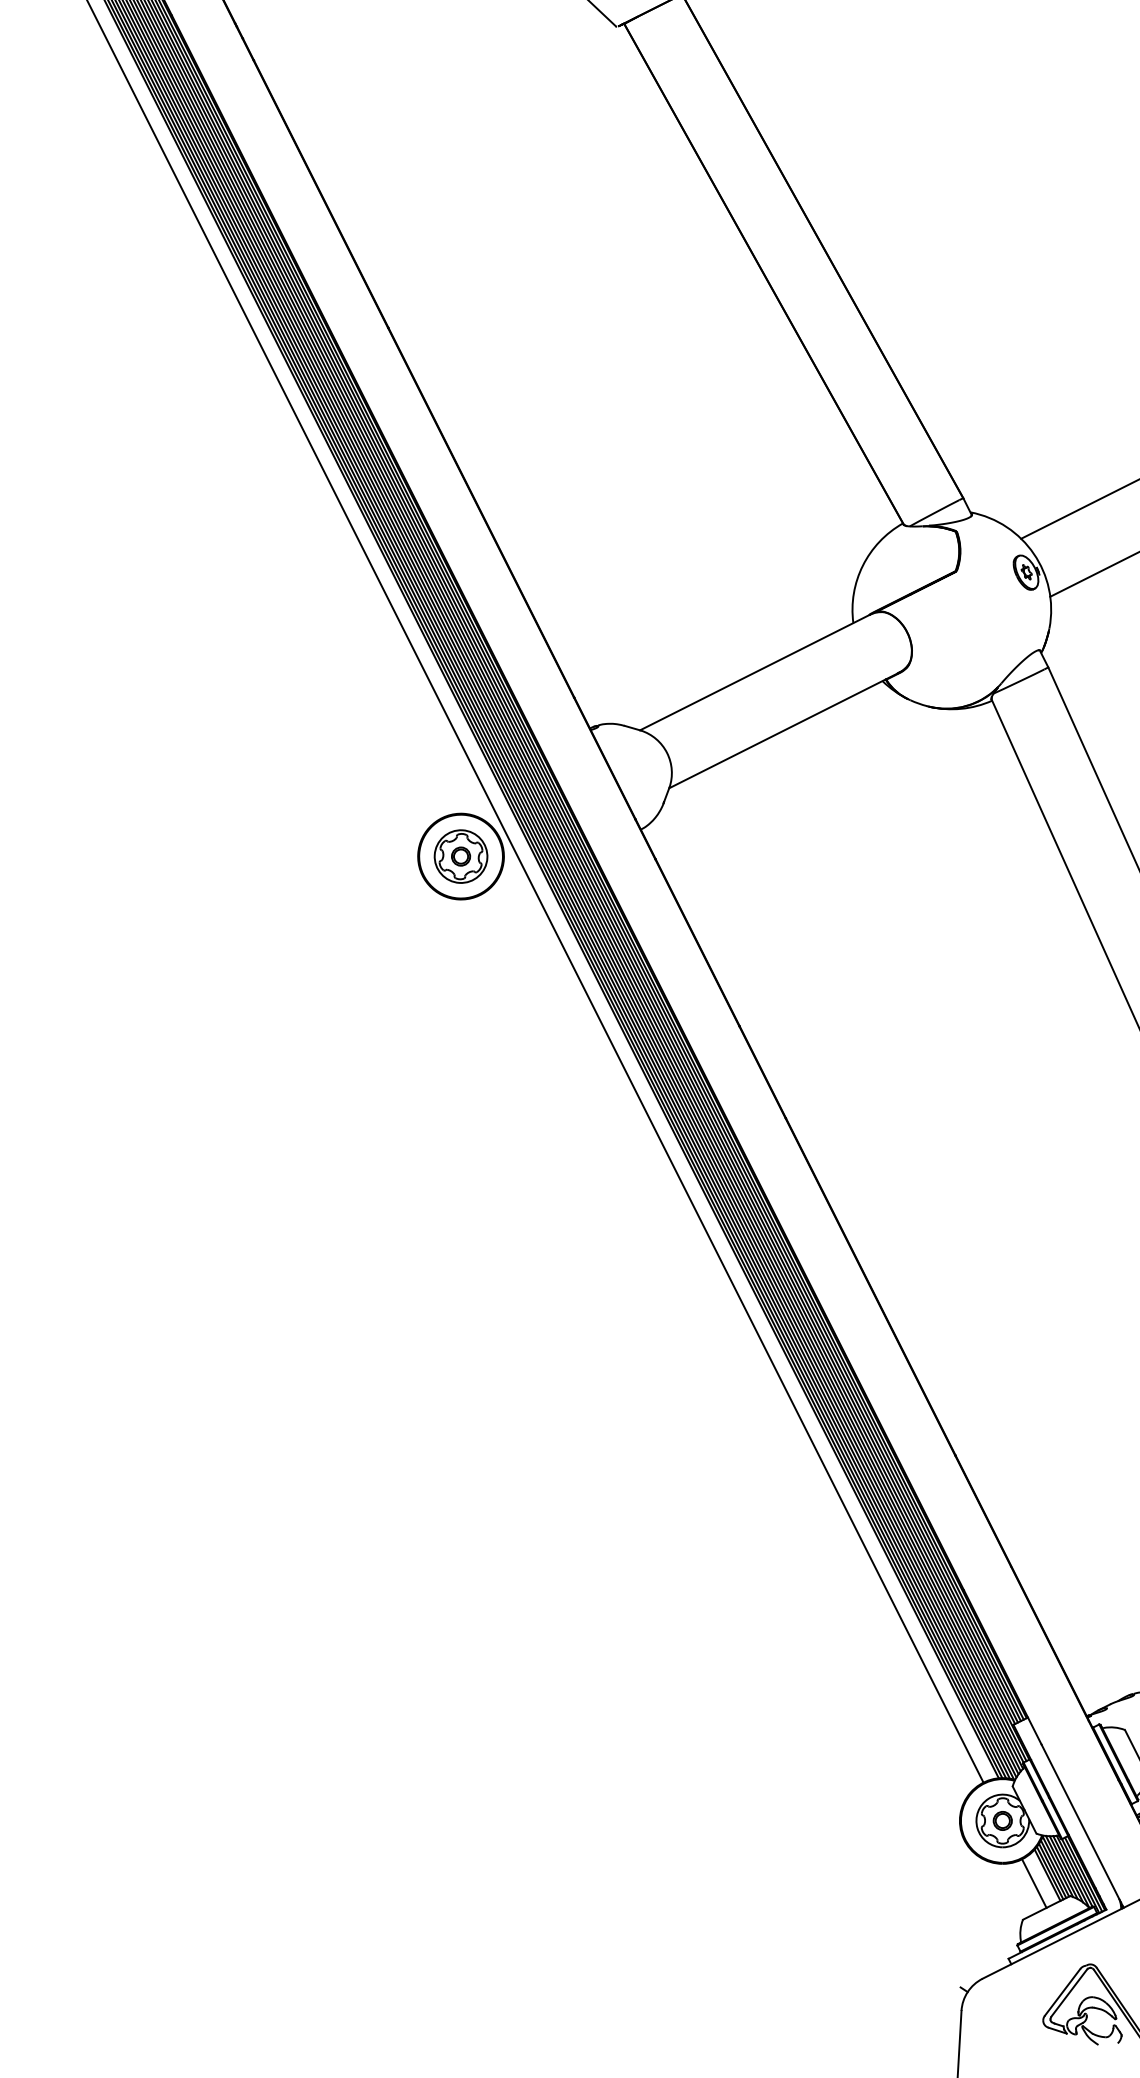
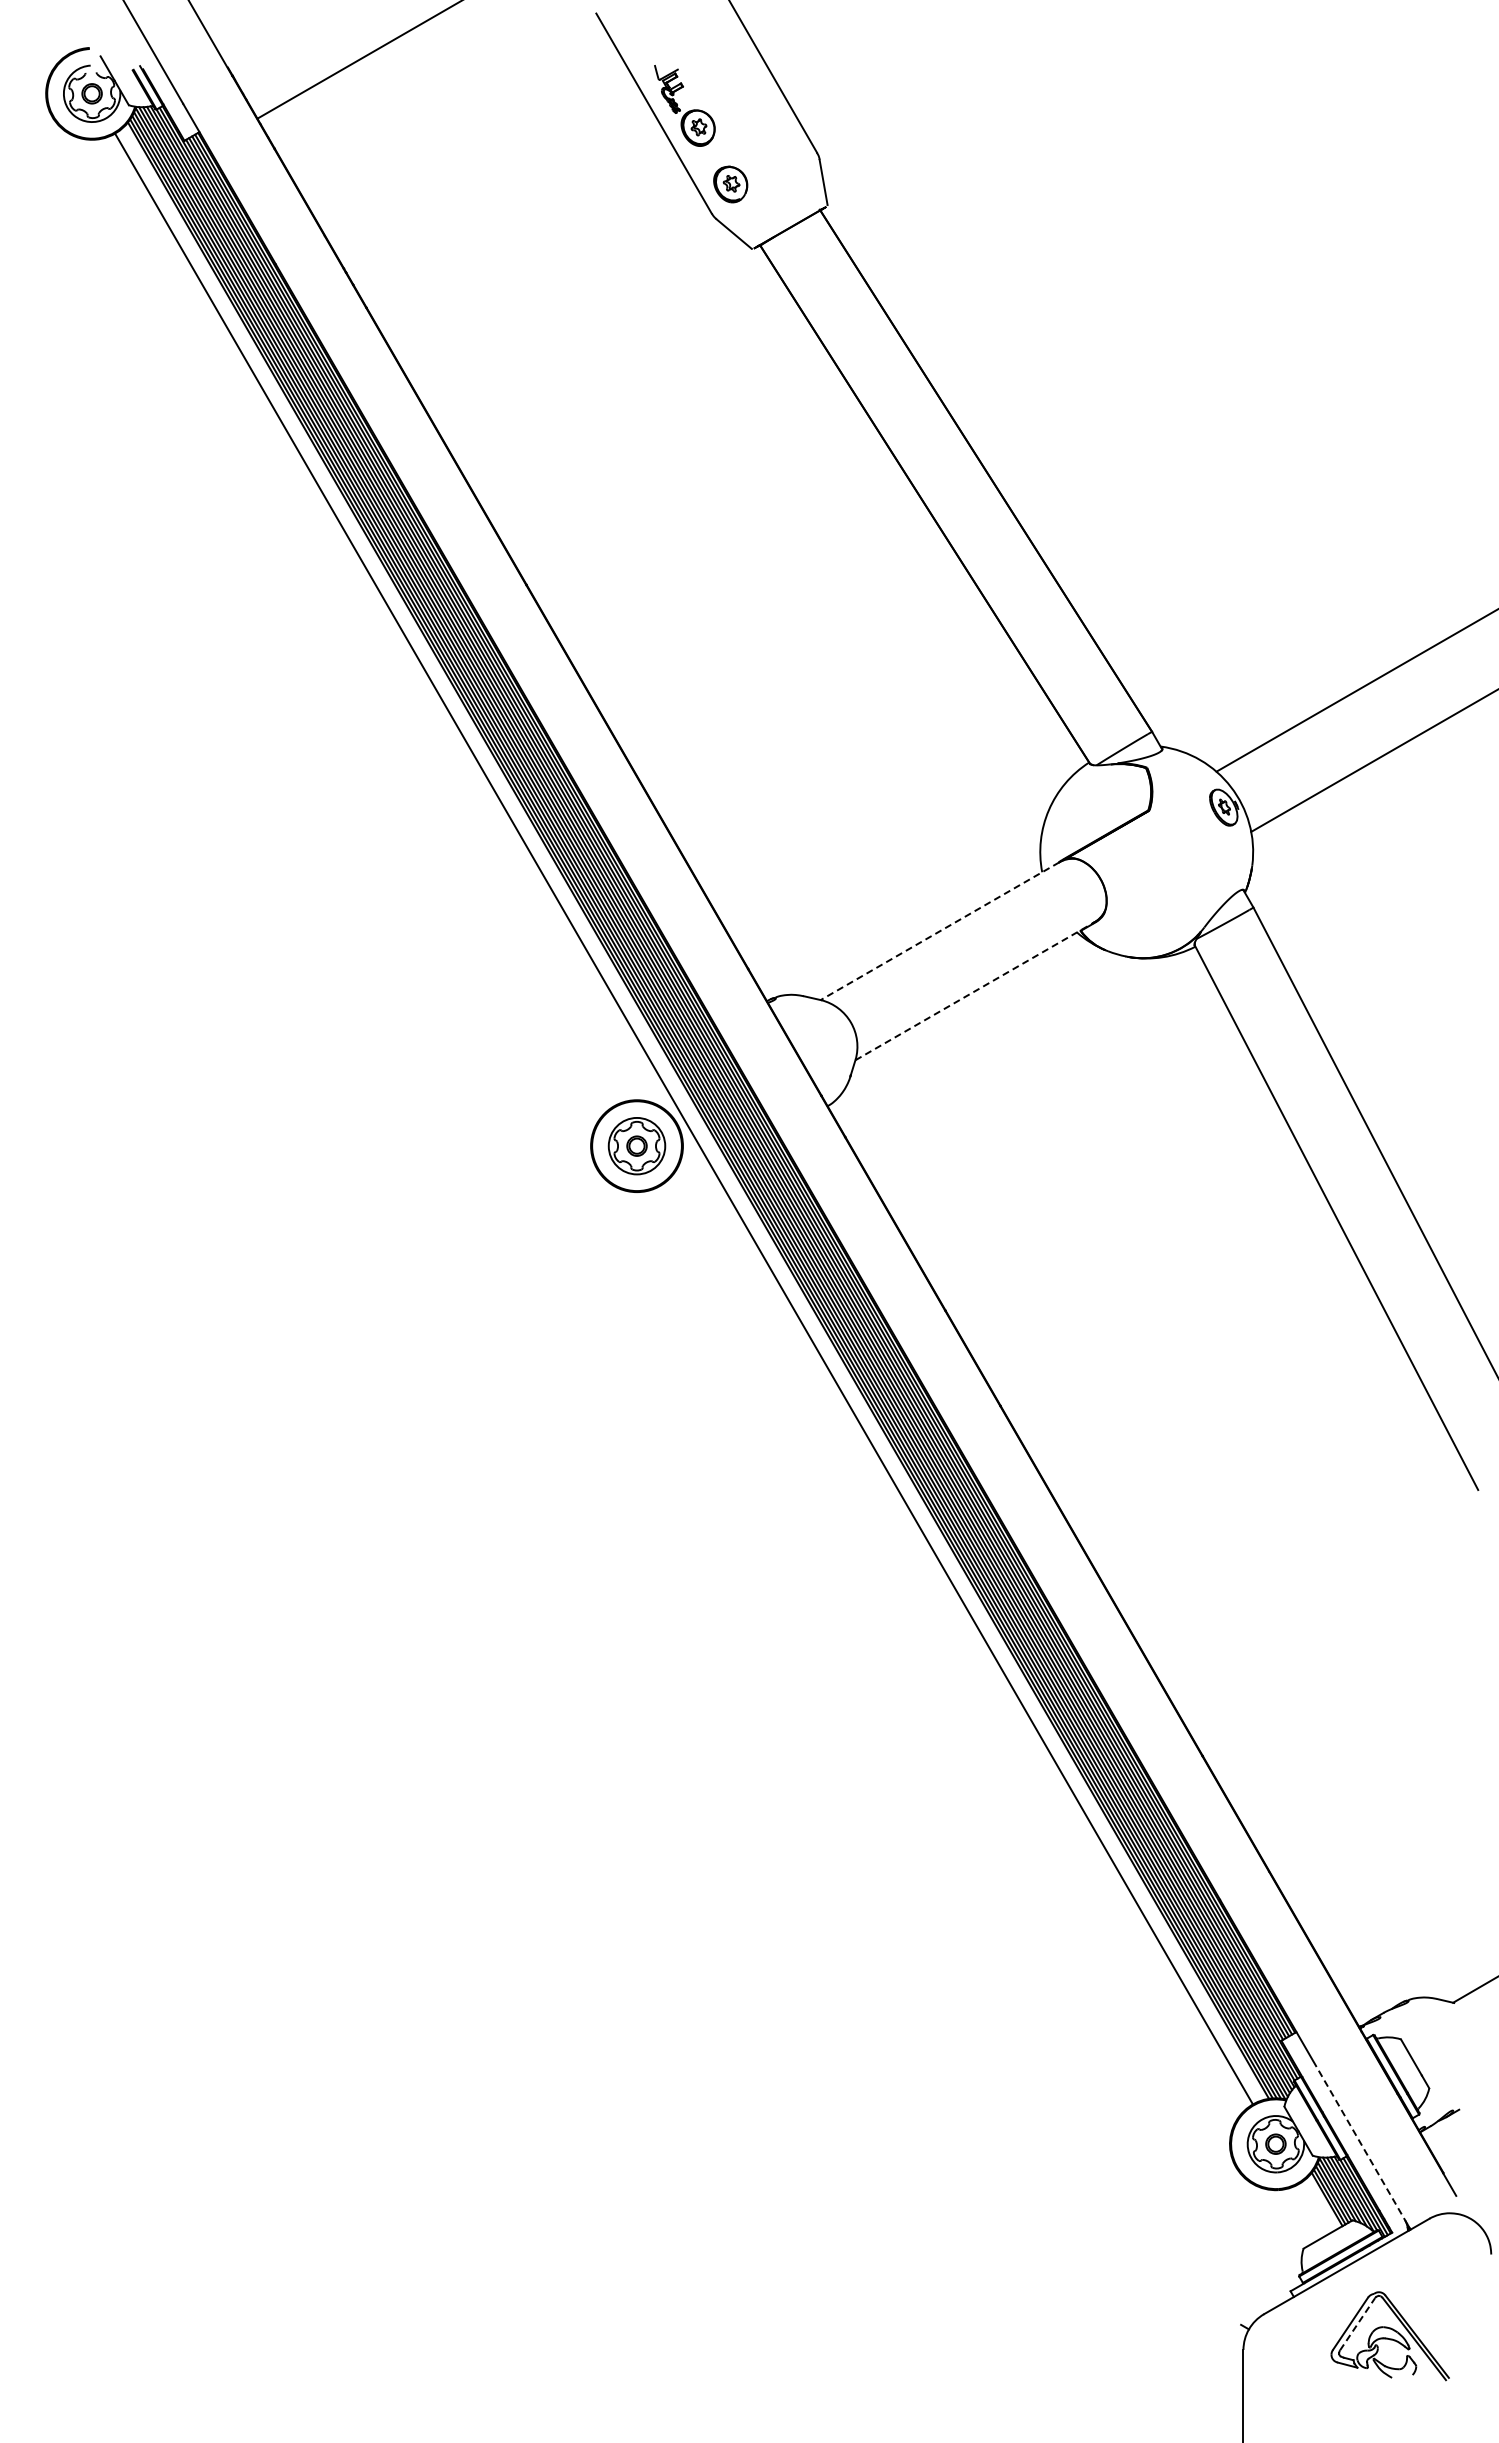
line: (755, 672) -> (940, 931), solid -> dashed
line: (783, 730) -> (974, 991), solid -> dashed
line: (1081, 1823) -> (1360, 2142), solid -> dashed
line: (1034, 1883) -> (1313, 2209), removed
line: (1069, 1992) -> (1357, 2323), solid -> dashed

